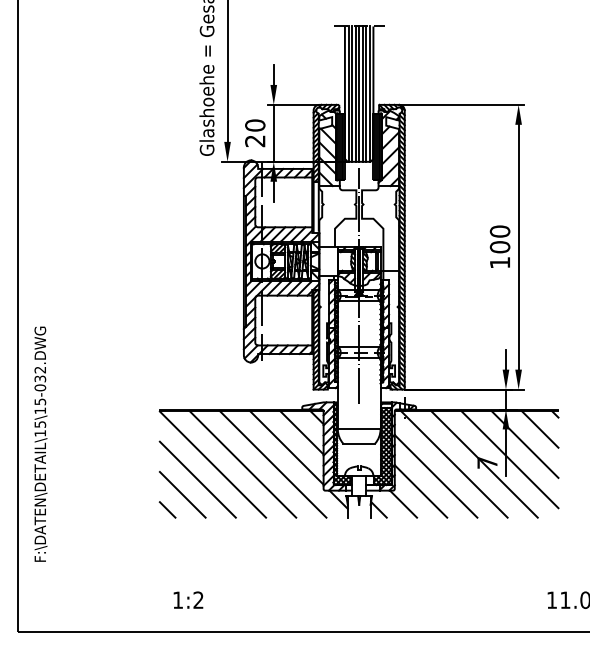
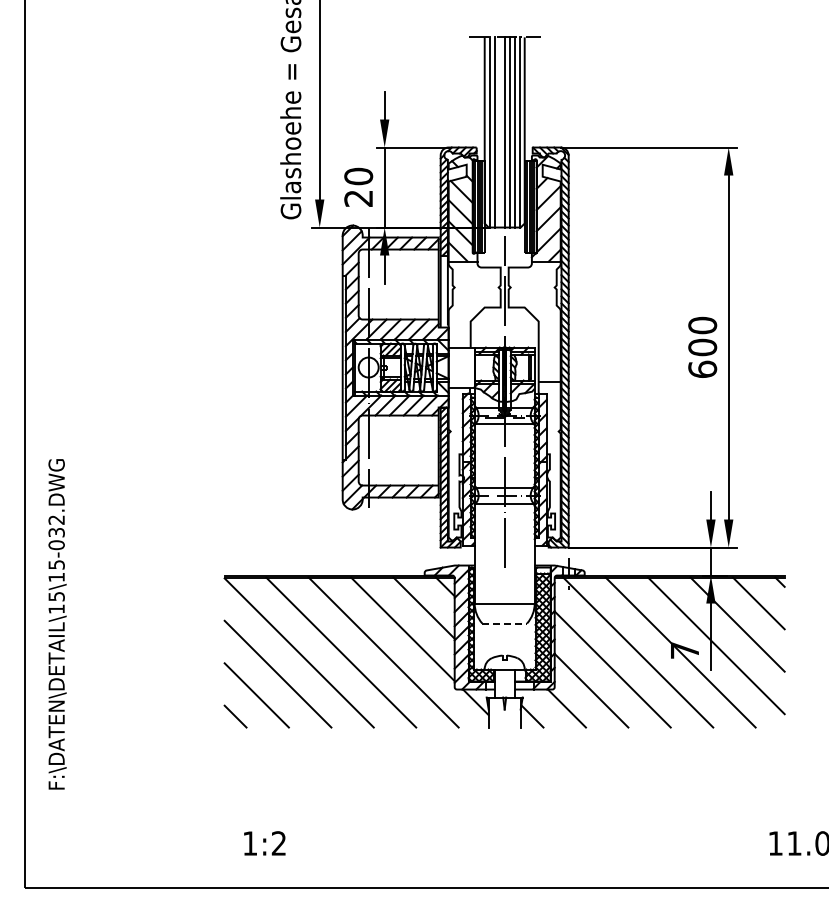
line: (355, 94) -> (499, 132), removed
text: (499, 262) -> (702, 368), 100 -> 600
line: (359, 443) -> (505, 623), solid -> dashed

